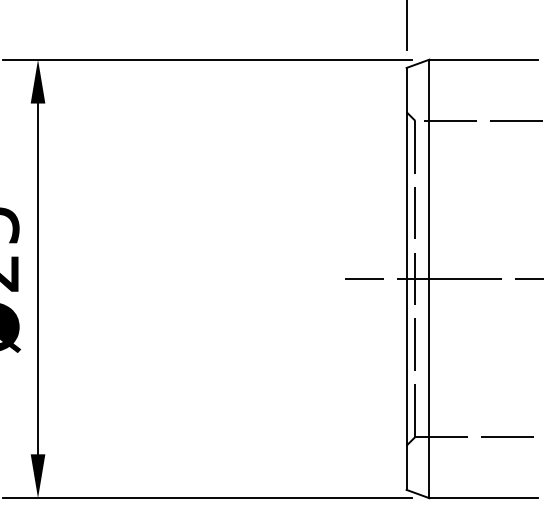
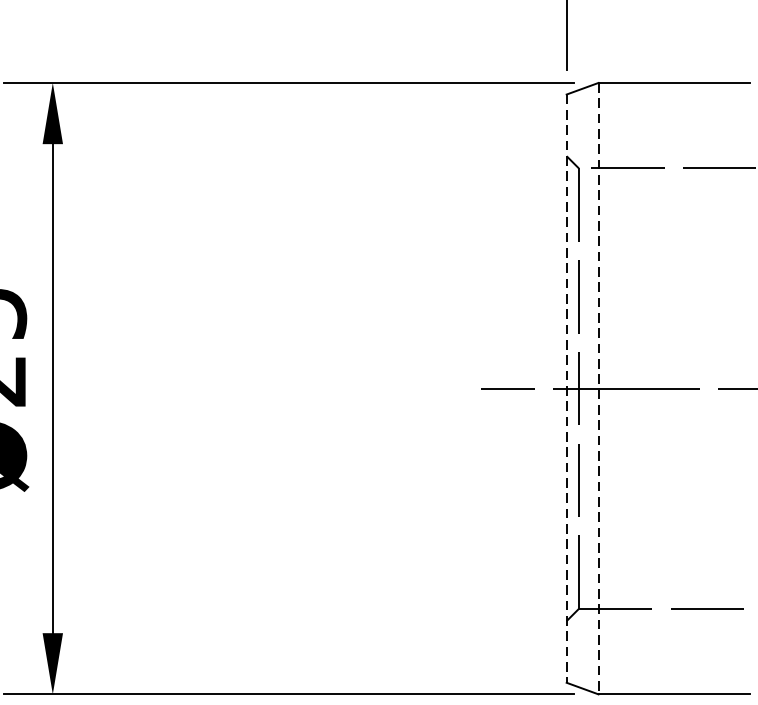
line: (406, 278) -> (566, 388), solid -> dashed
line: (429, 279) -> (598, 389), solid -> dashed

